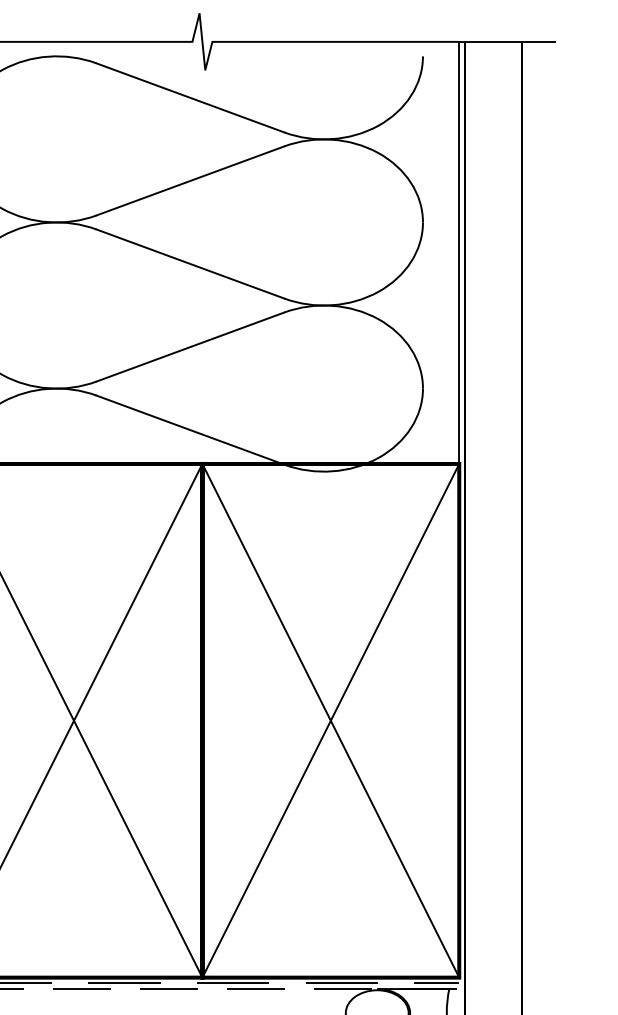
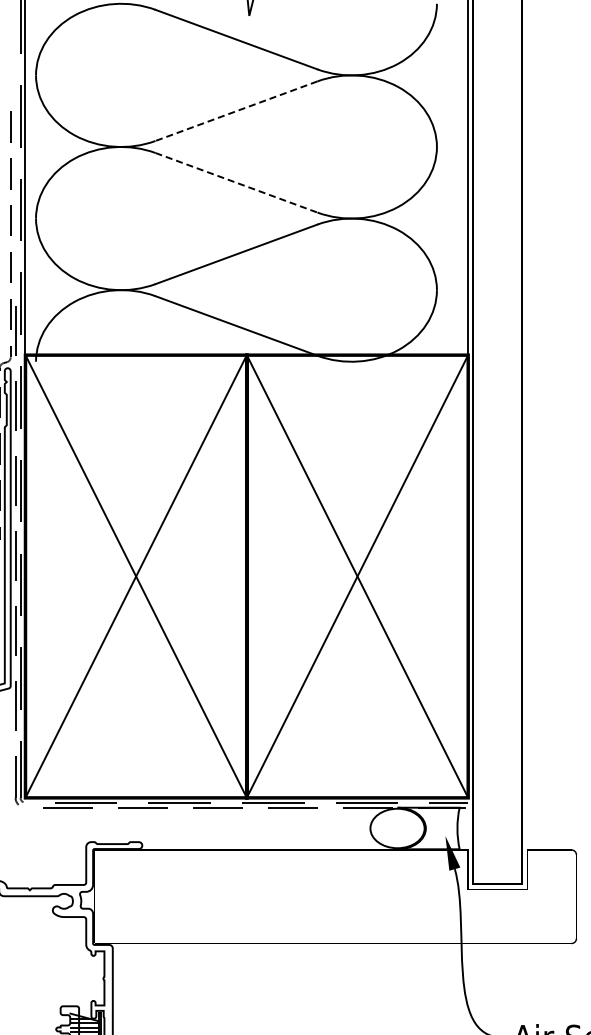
line: (190, 181) -> (236, 111), solid -> dashed
line: (190, 263) -> (236, 182), solid -> dashed

